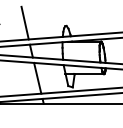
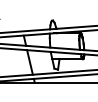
line: (24, 23) -> (19, 18), removed

